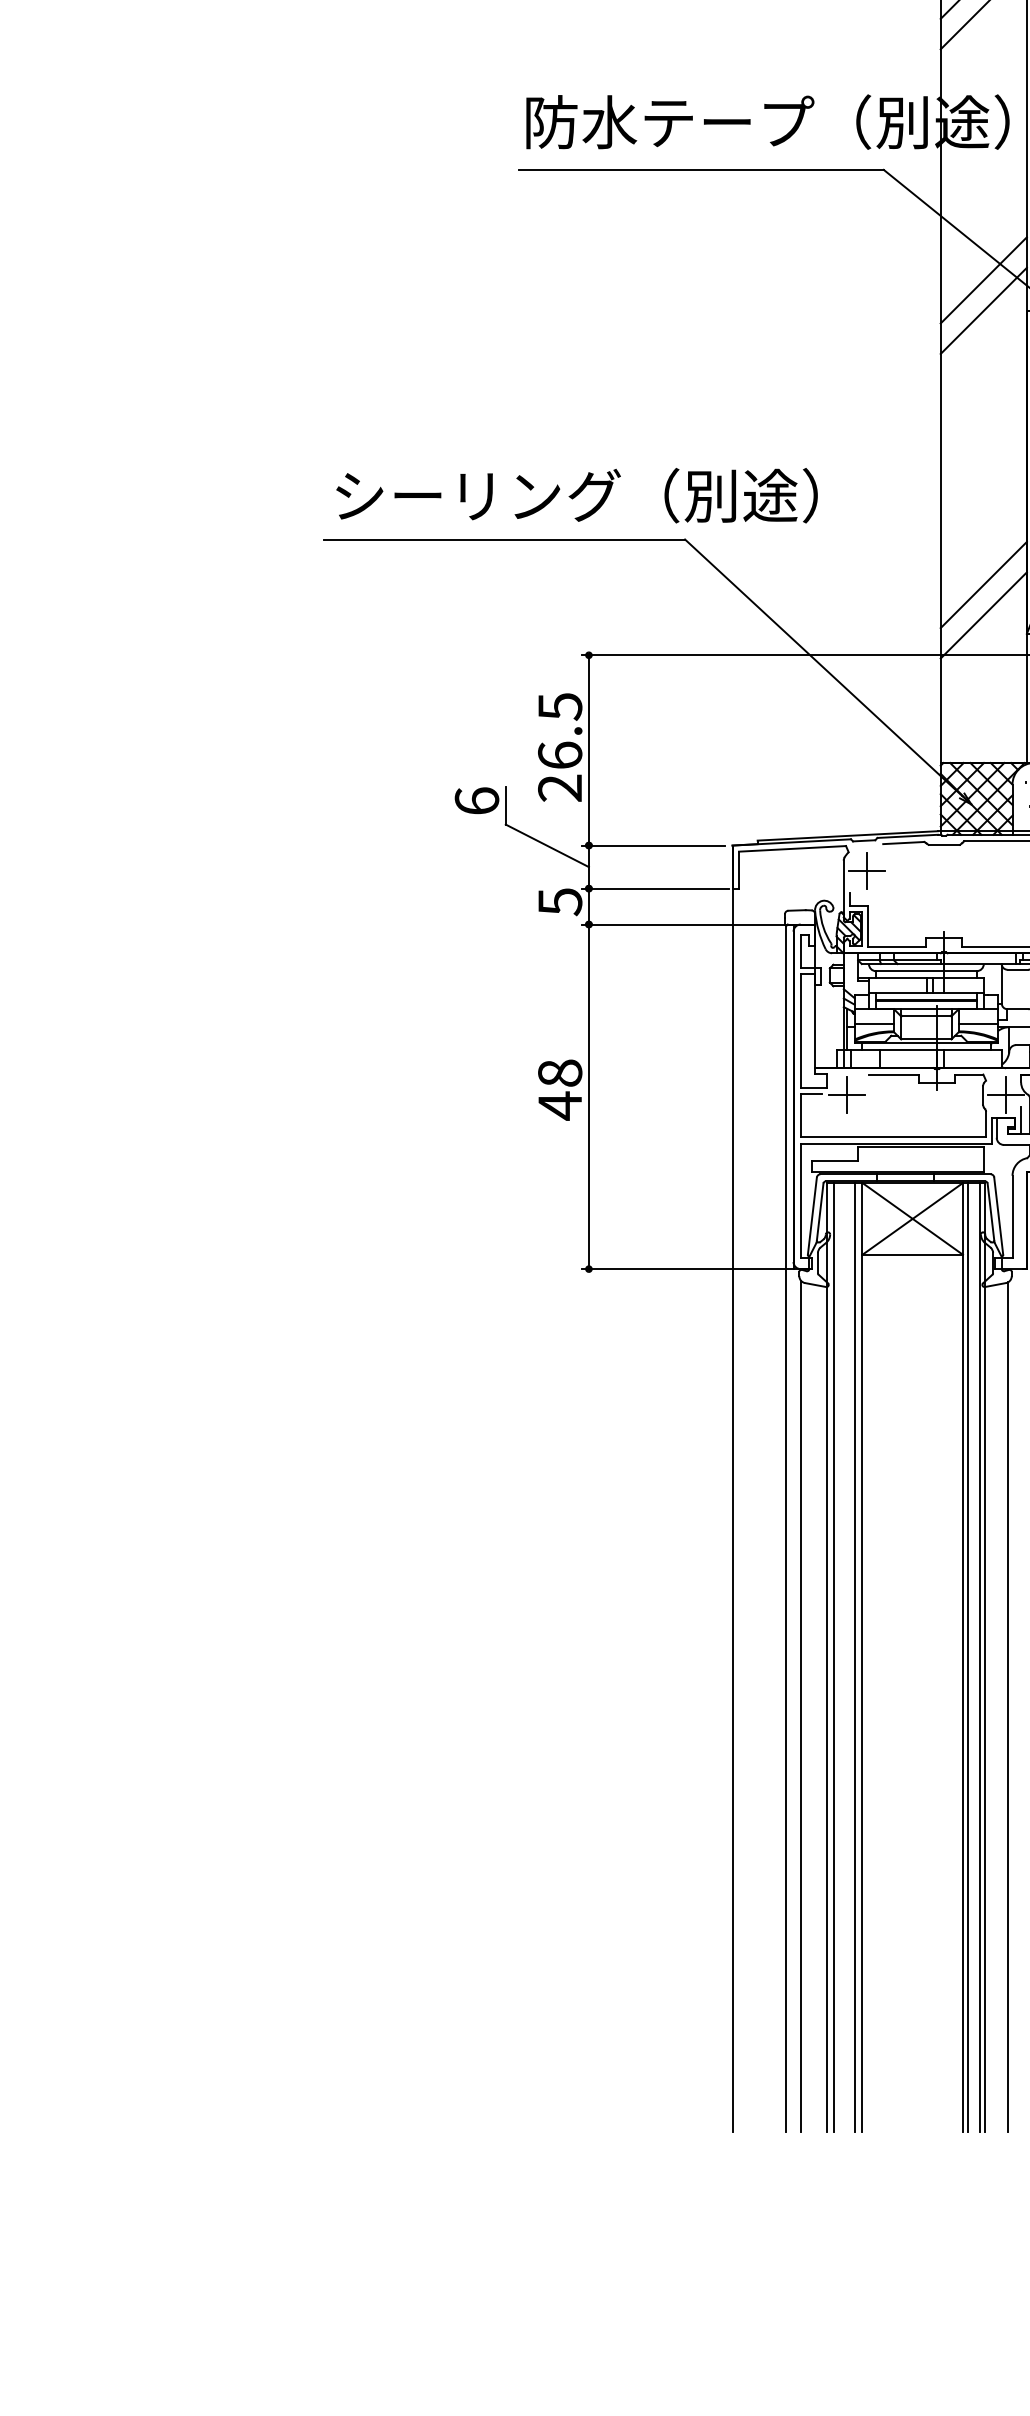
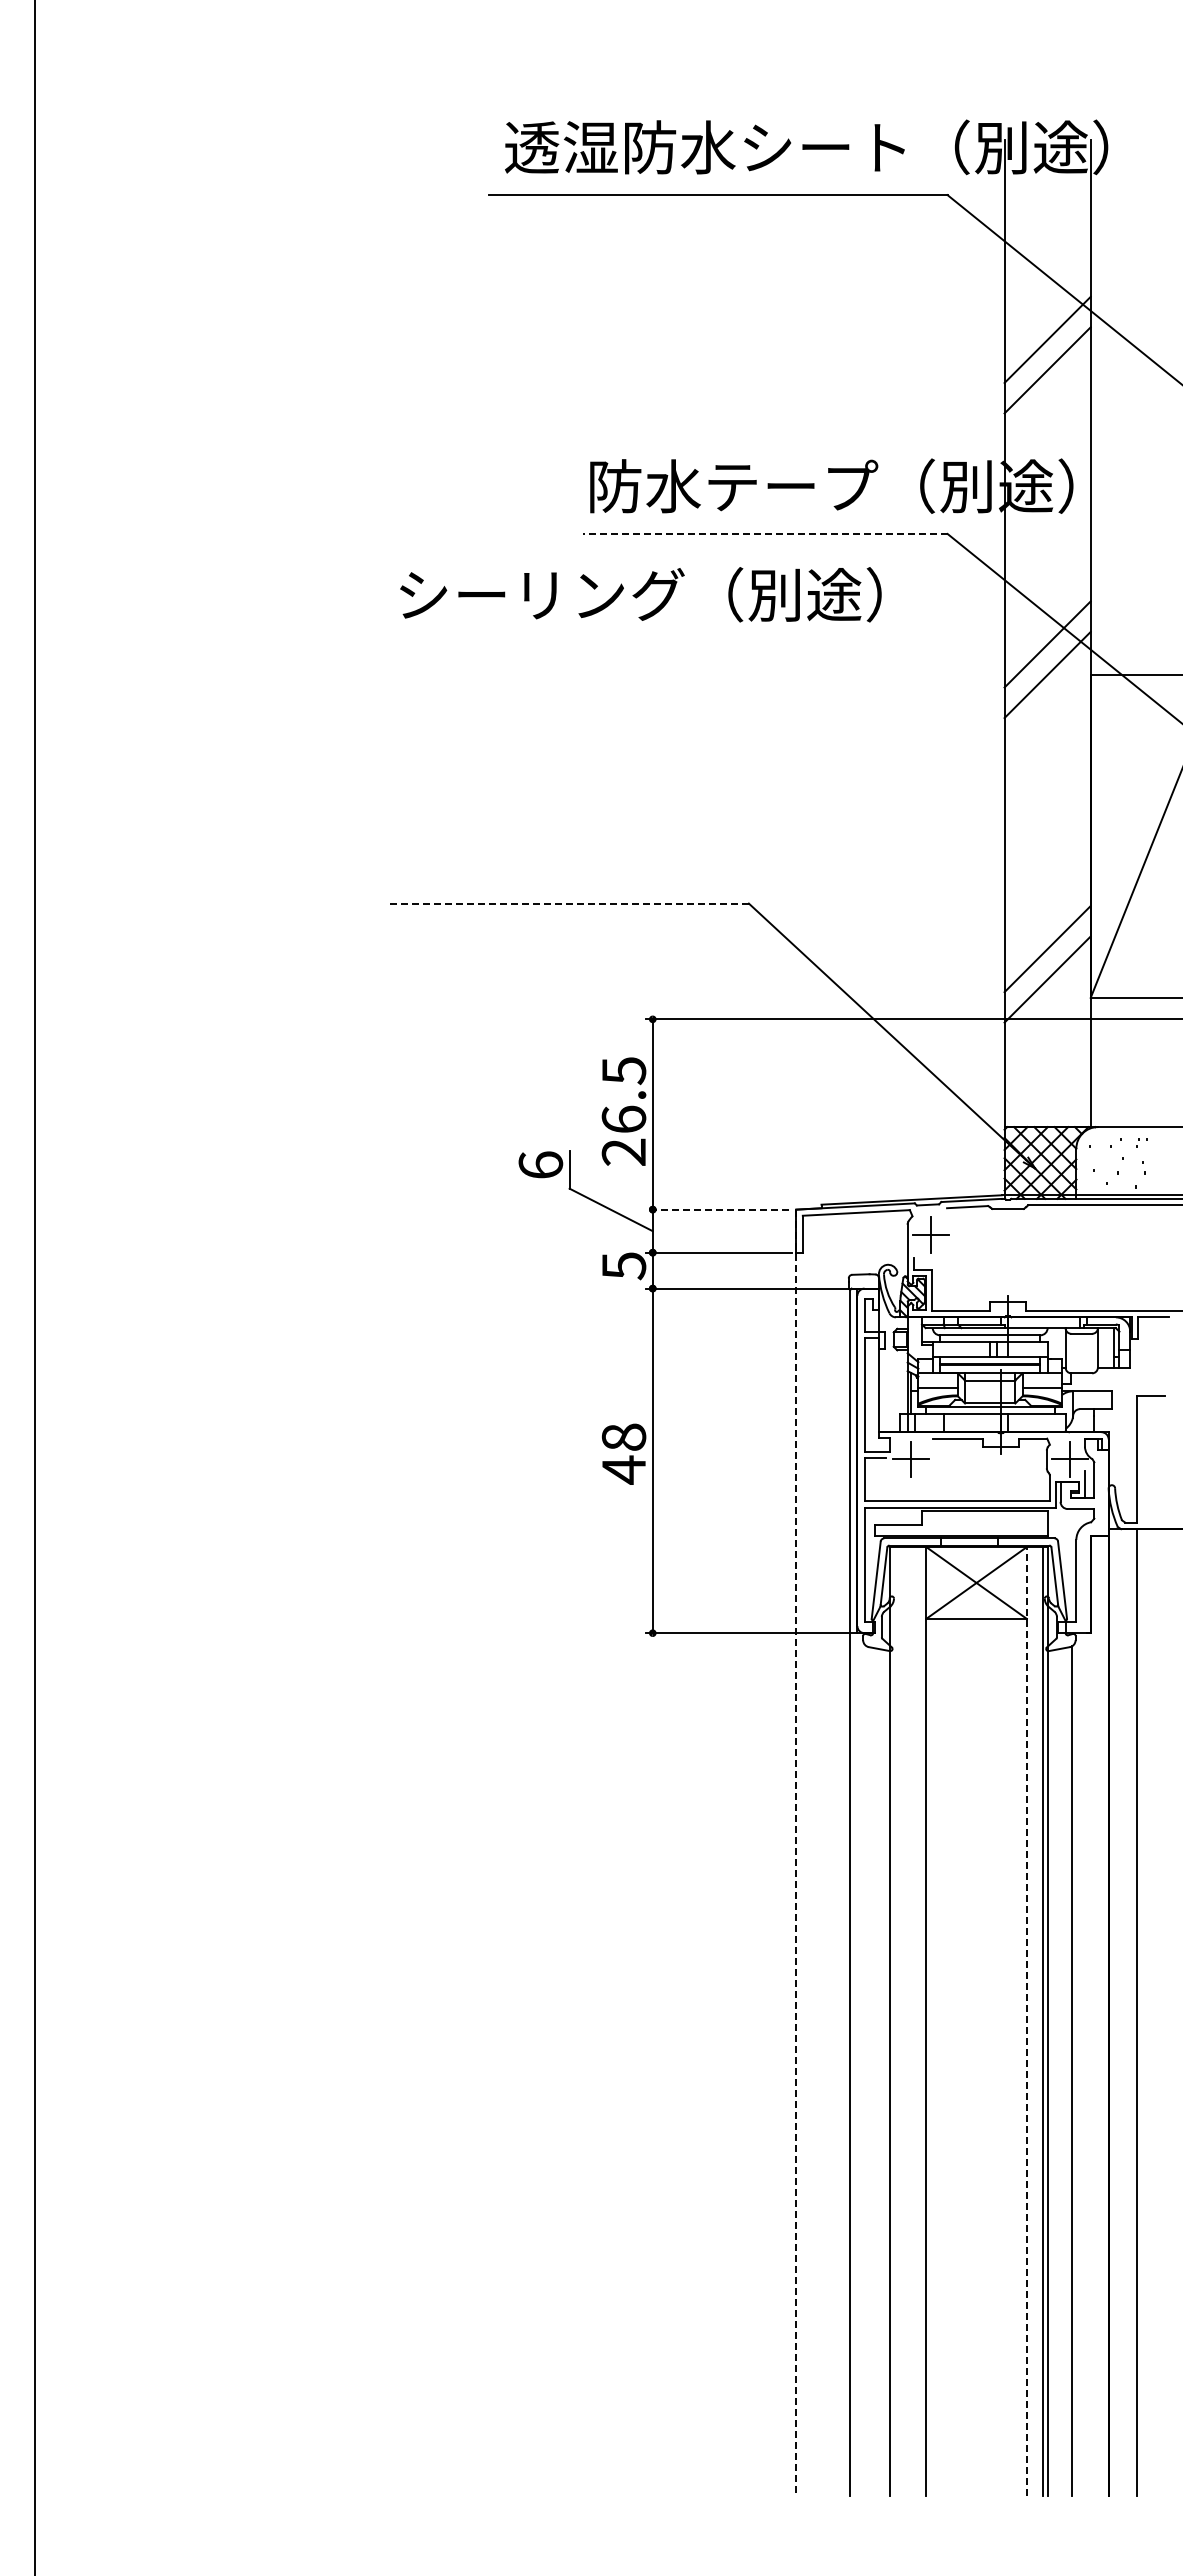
line: (700, 169) -> (764, 533), solid -> dashed
text: (576, 495) -> (640, 594), moved
line: (504, 539) -> (568, 903), solid -> dashed
line: (653, 845) -> (717, 1209), solid -> dashed
line: (732, 1489) -> (796, 1853), solid -> dashed
line: (962, 1656) -> (1026, 2020), solid -> dashed
line: (833, 1657) -> (897, 2021), removed
line: (855, 1657) -> (919, 2021), removed
line: (967, 1657) -> (1031, 2021), removed
line: (801, 1706) -> (865, 2070), removed

